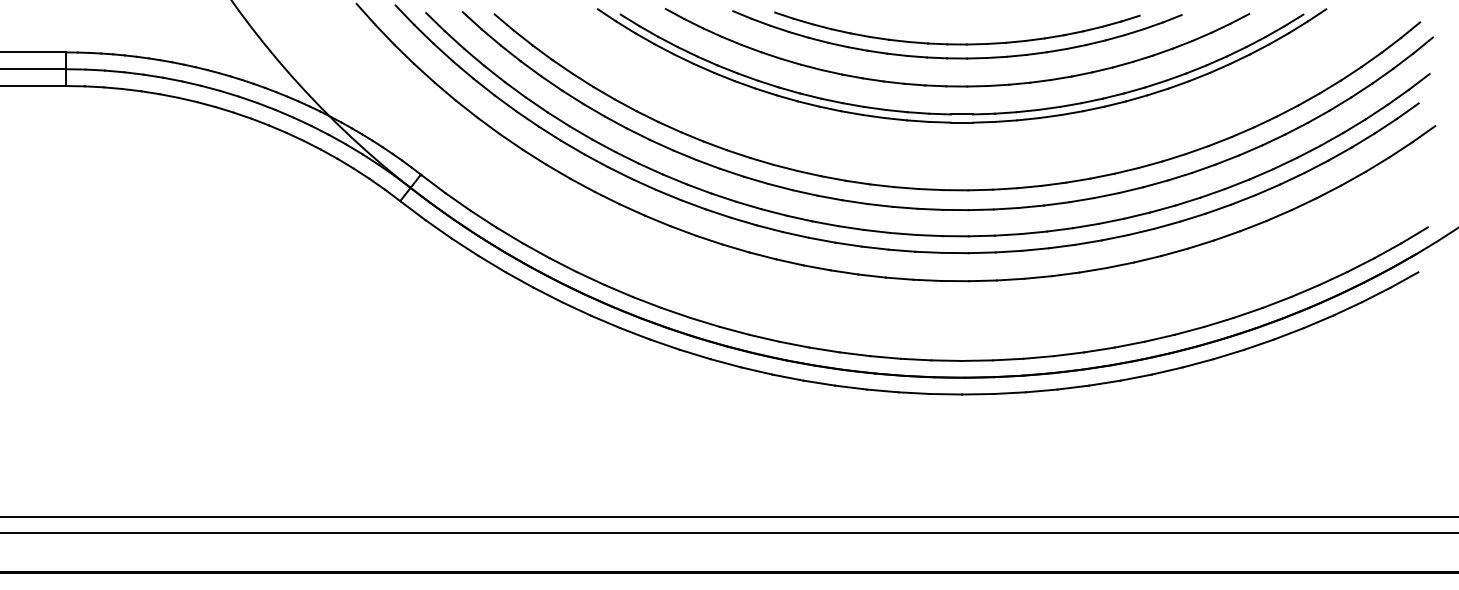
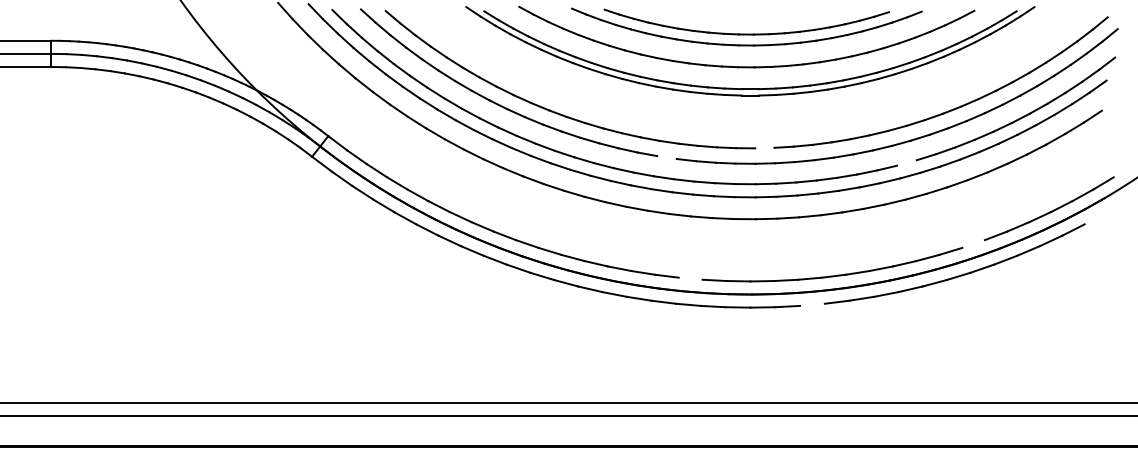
line: (1423, 134) -> (1110, 104), removed
line: (980, 189) -> (764, 147), removed
line: (854, 202) -> (666, 157), removed
line: (1162, 208) -> (906, 162), removed
line: (1404, 279) -> (1095, 217), removed
line: (1247, 312) -> (973, 243), removed
line: (885, 357) -> (690, 278), removed
line: (1041, 390) -> (812, 304), removed

